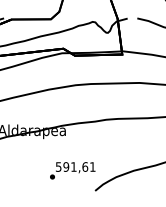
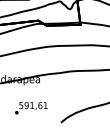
text: (72, 170) -> (31, 108), moved

